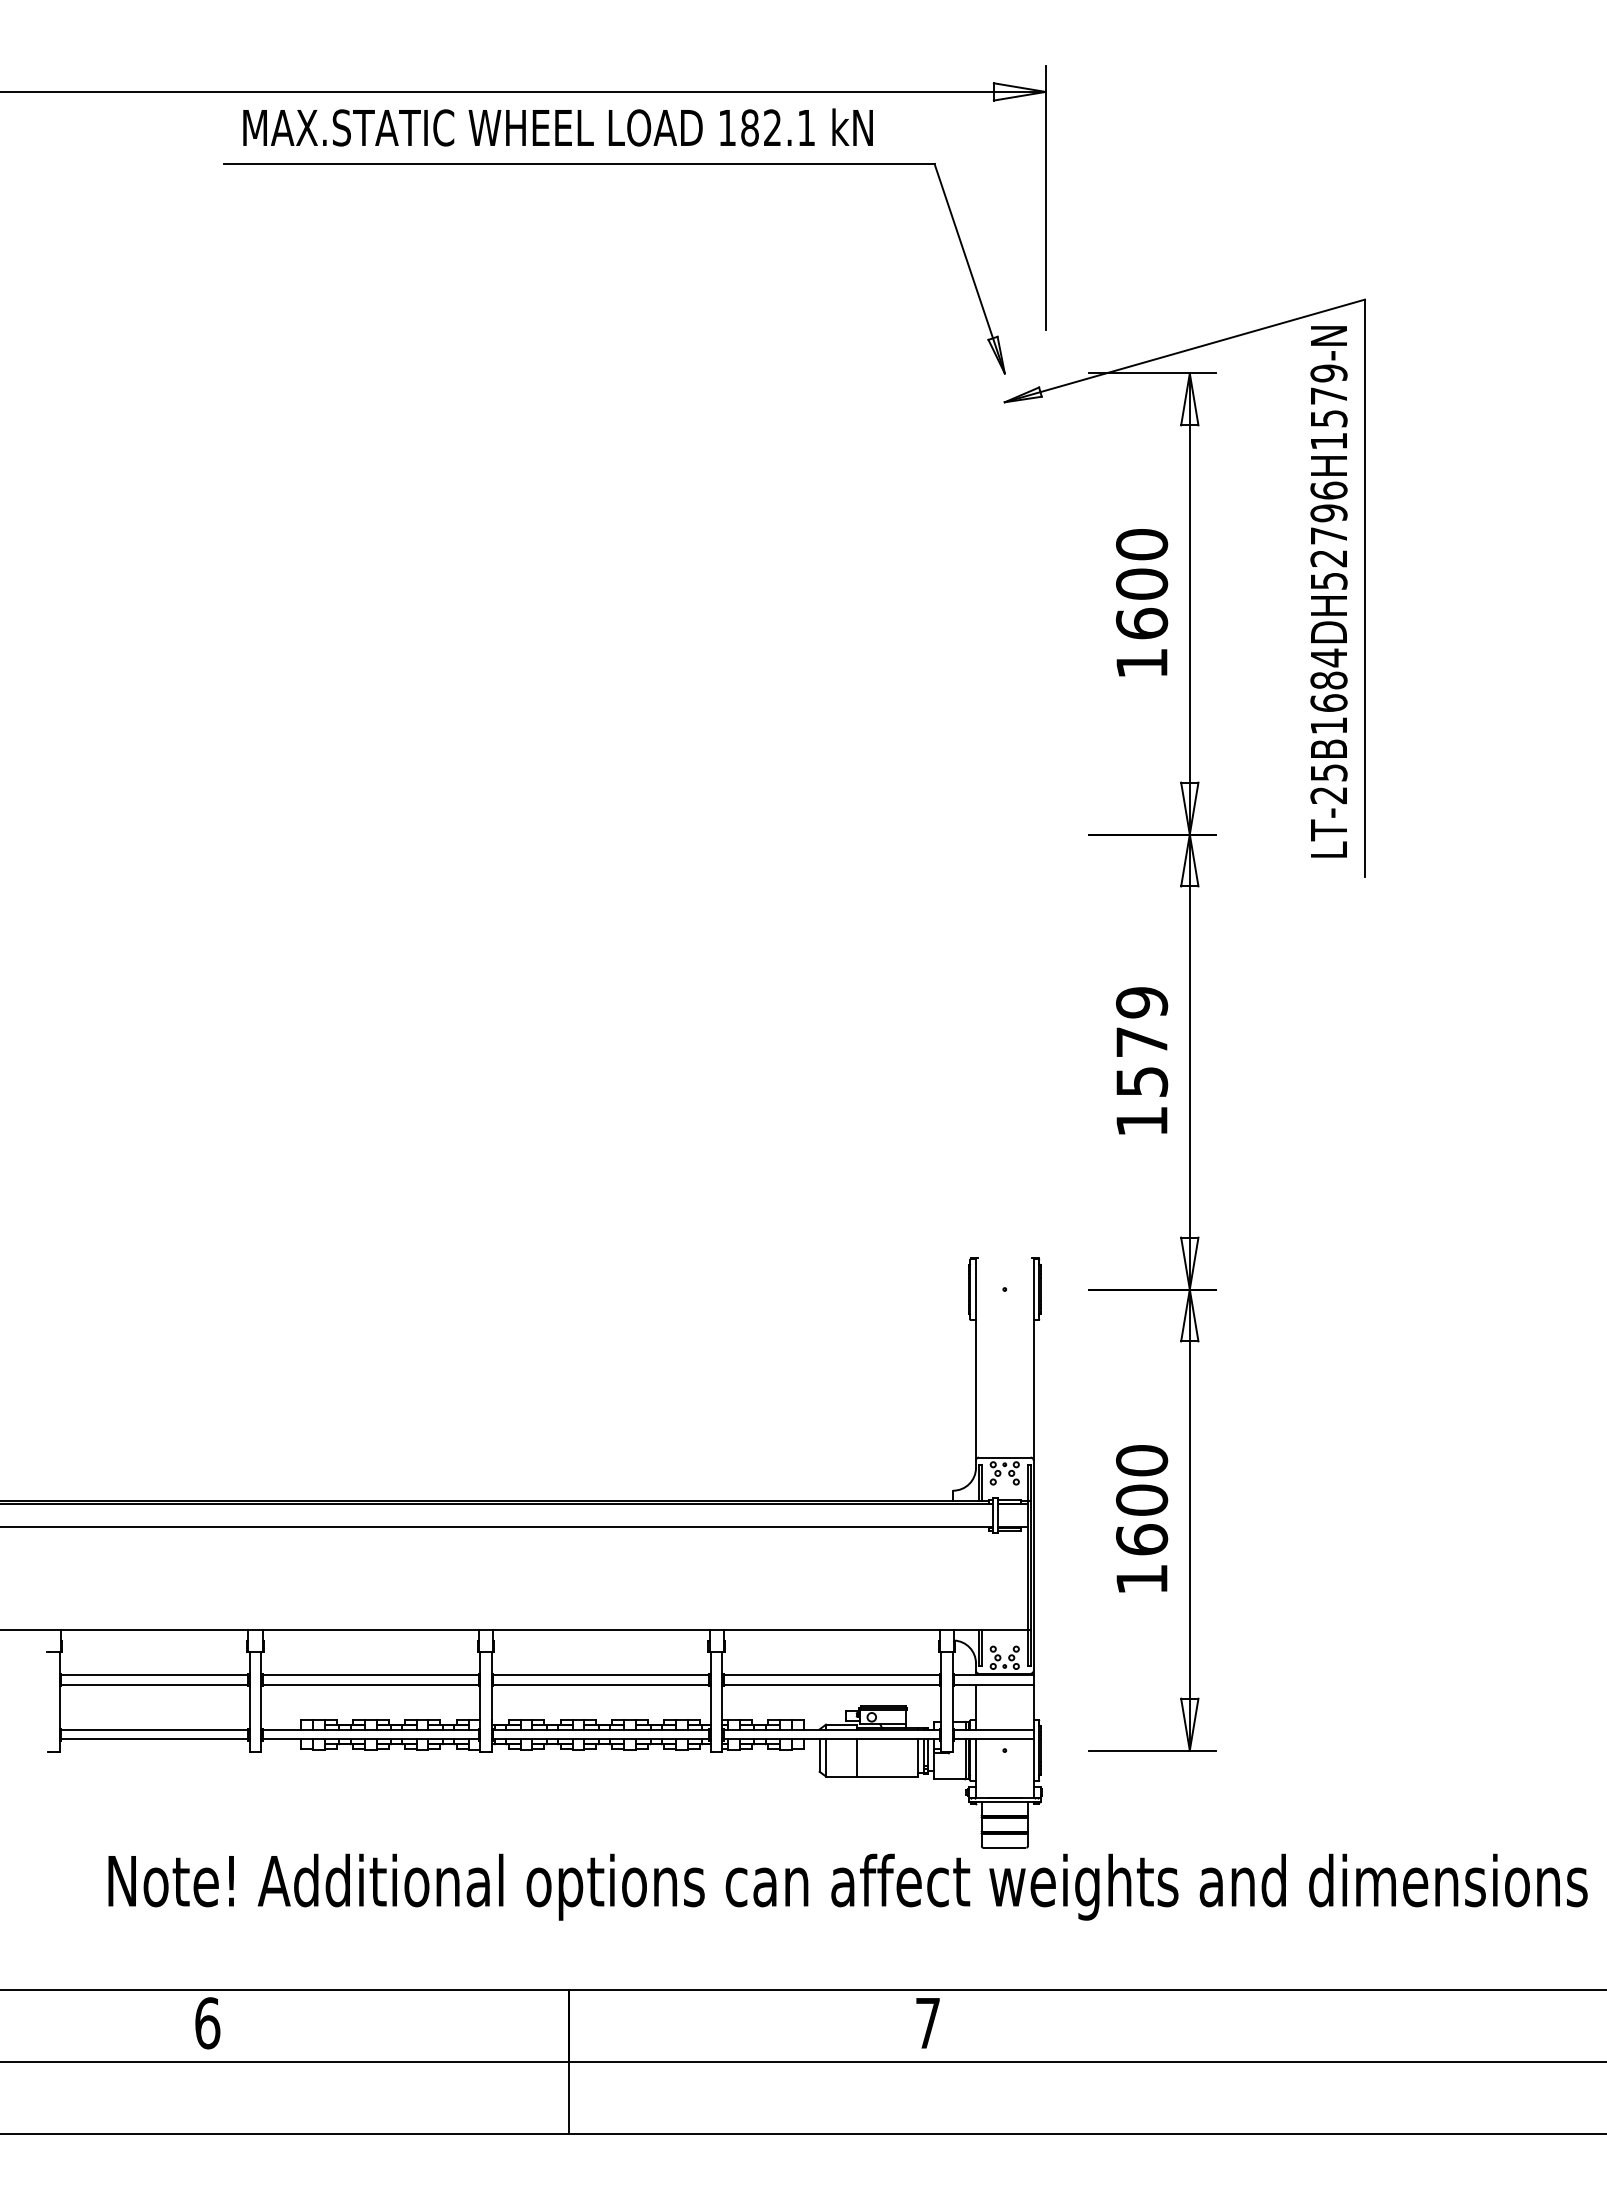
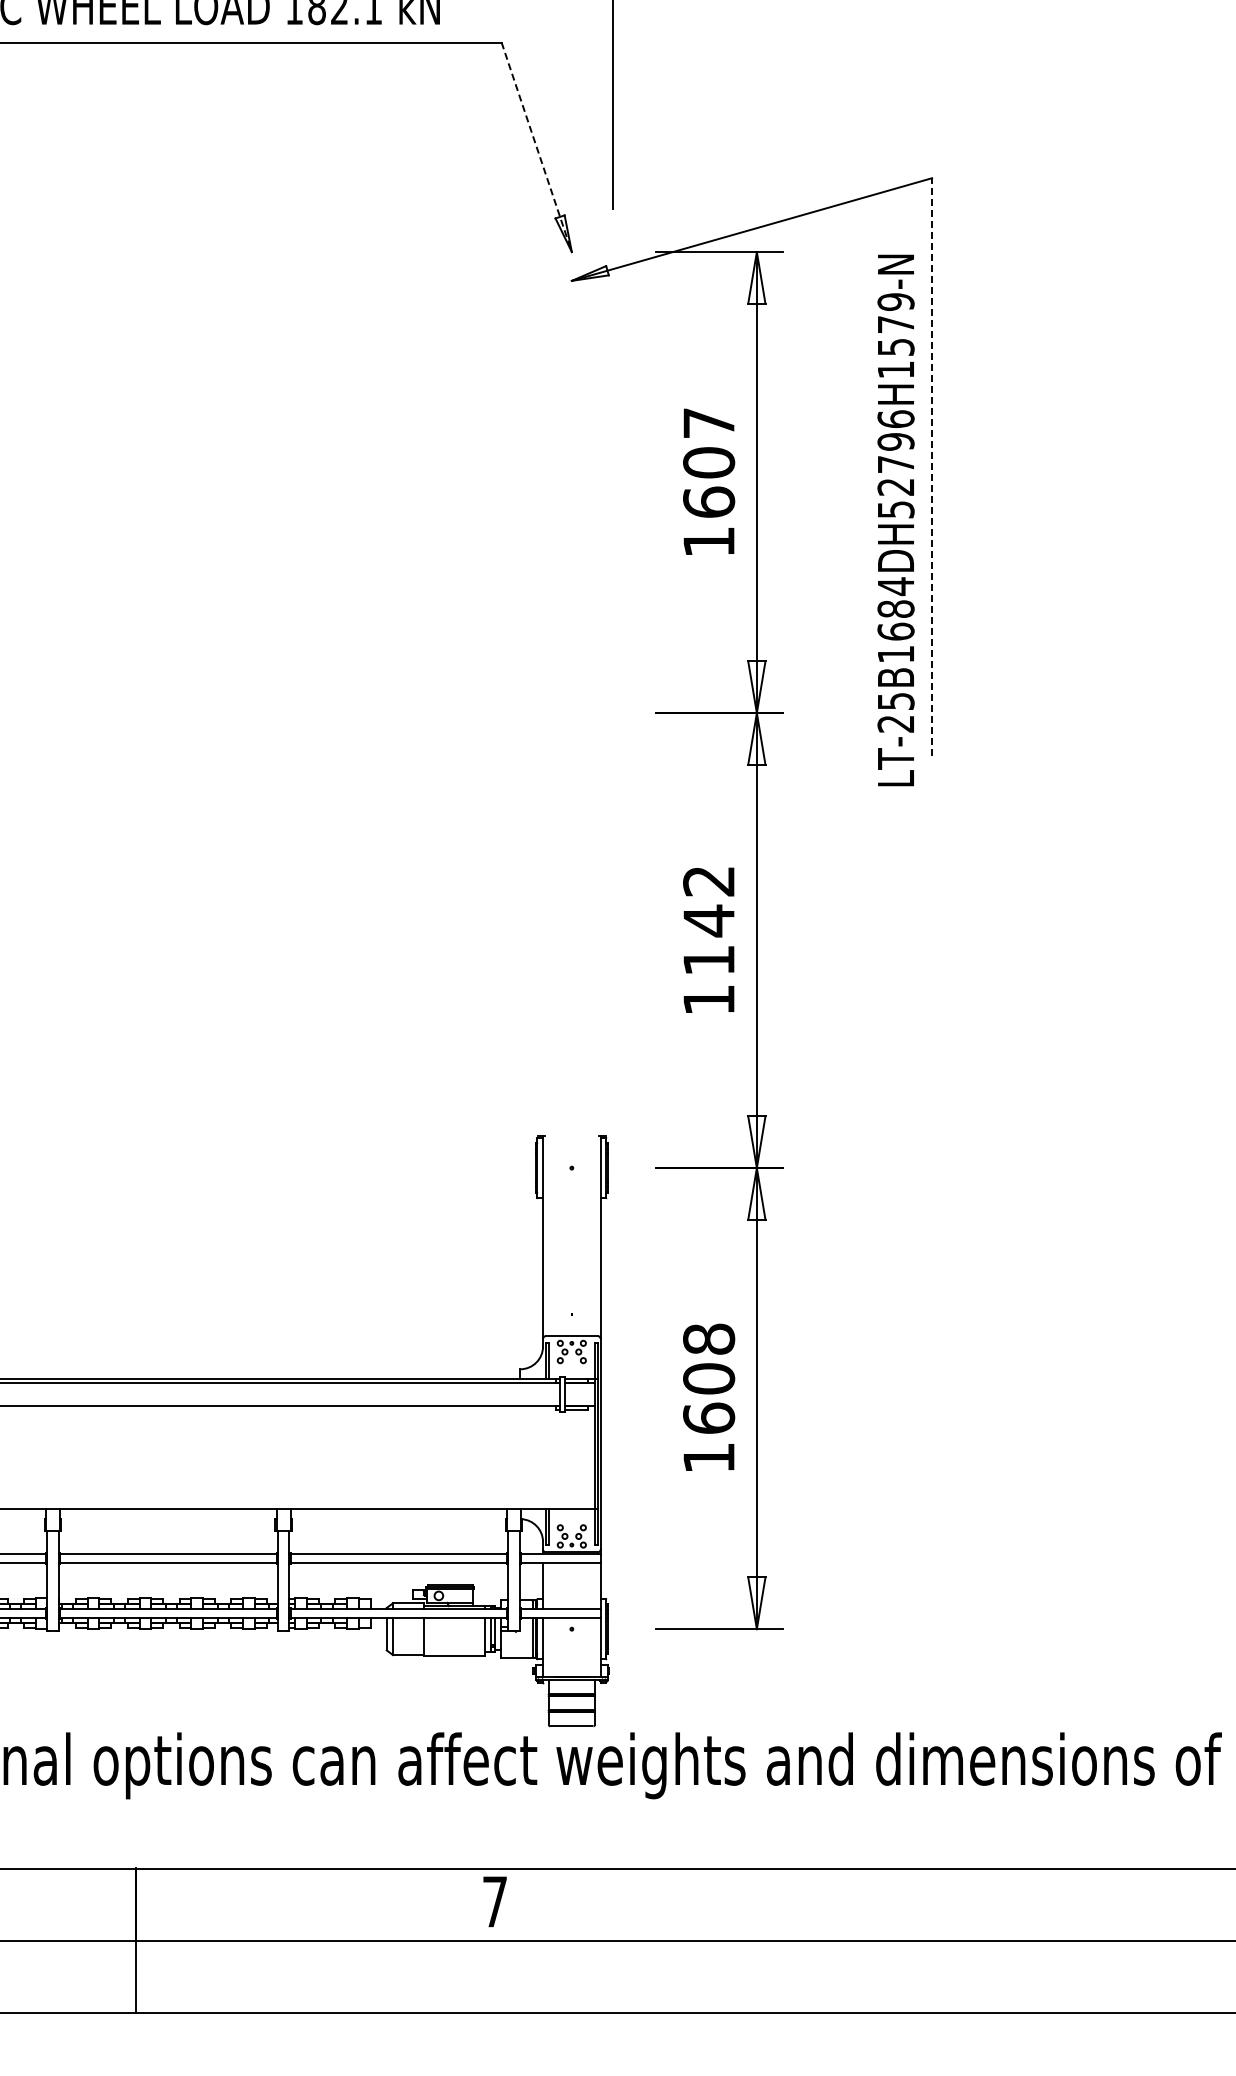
line: (969, 269) -> (536, 148), solid -> dashed
text: (1142, 544) -> (709, 423), 1600 -> 1607
line: (1365, 588) -> (932, 467), solid -> dashed
text: (1328, 591) -> (895, 520), moved
text: (1142, 1041) -> (709, 920), 1579 -> 1142
text: (1141, 1460) -> (708, 1339), 1600 -> 1608

